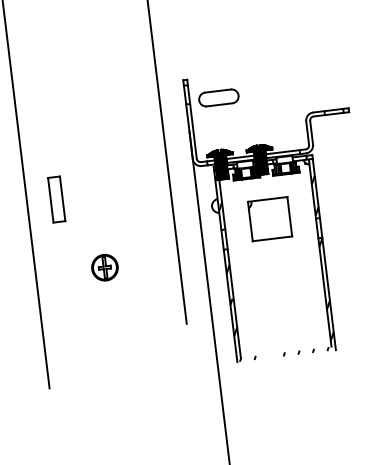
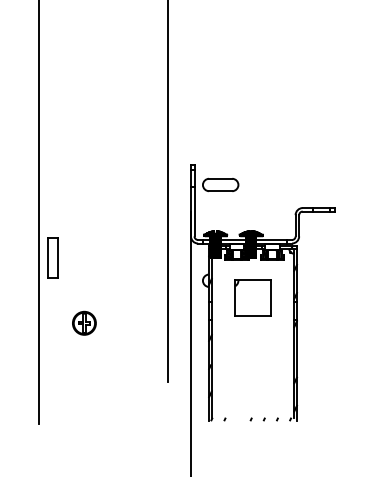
part: (56, 199) -> (52, 257), moved
part: (104, 266) -> (84, 322), moved

